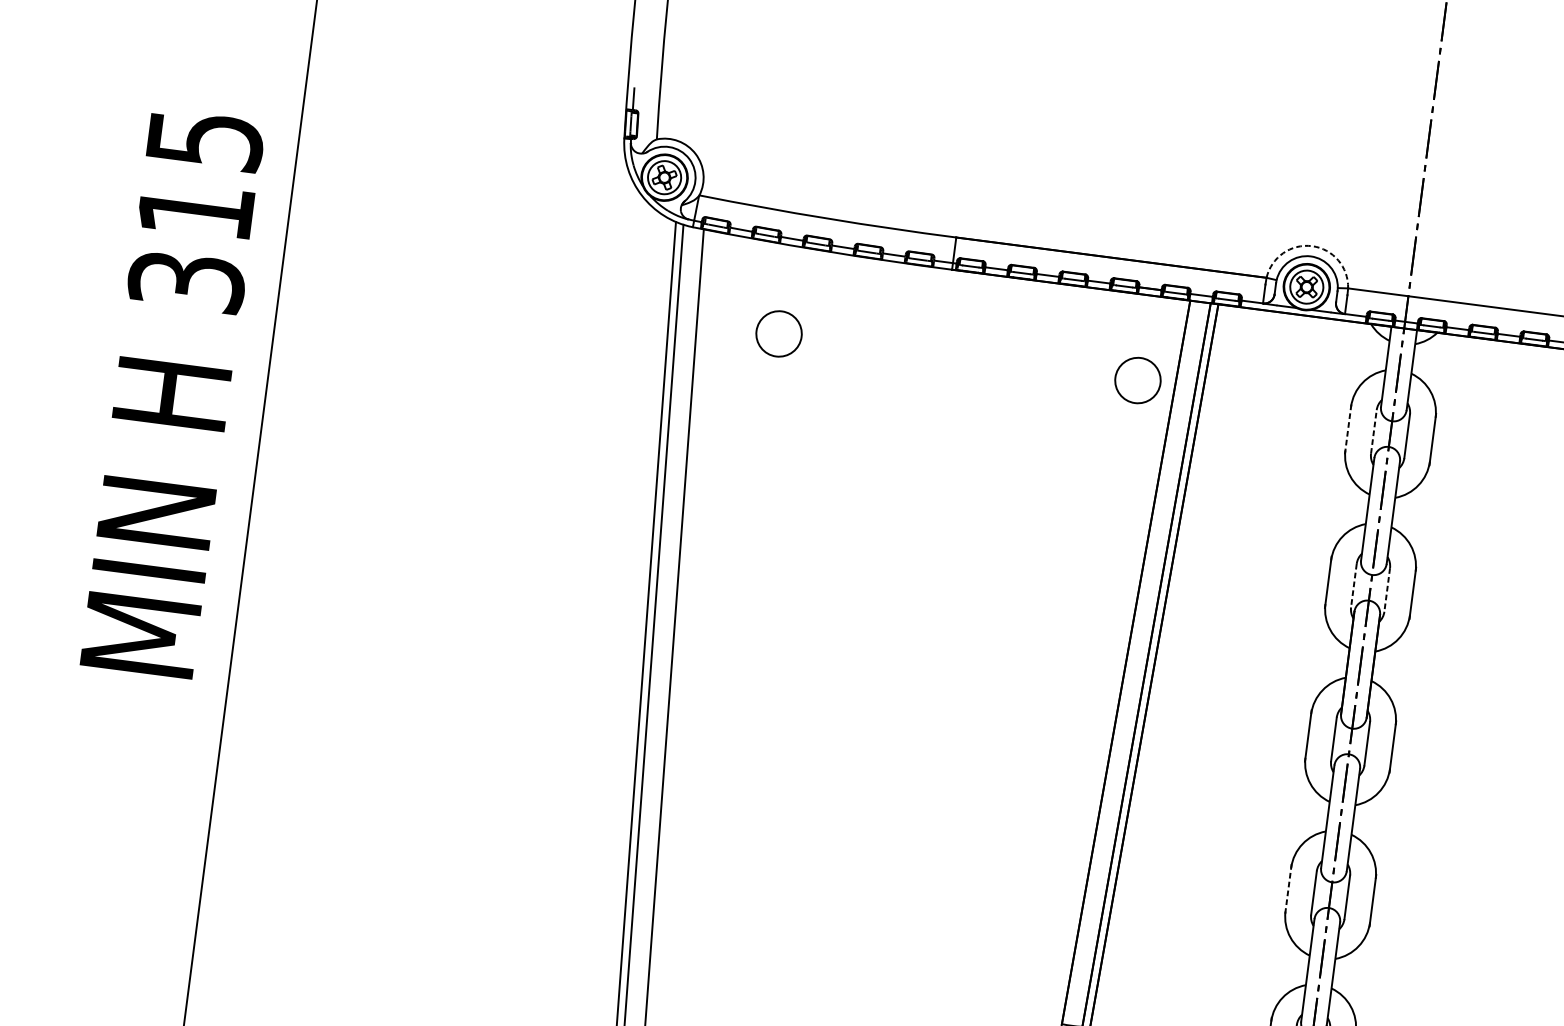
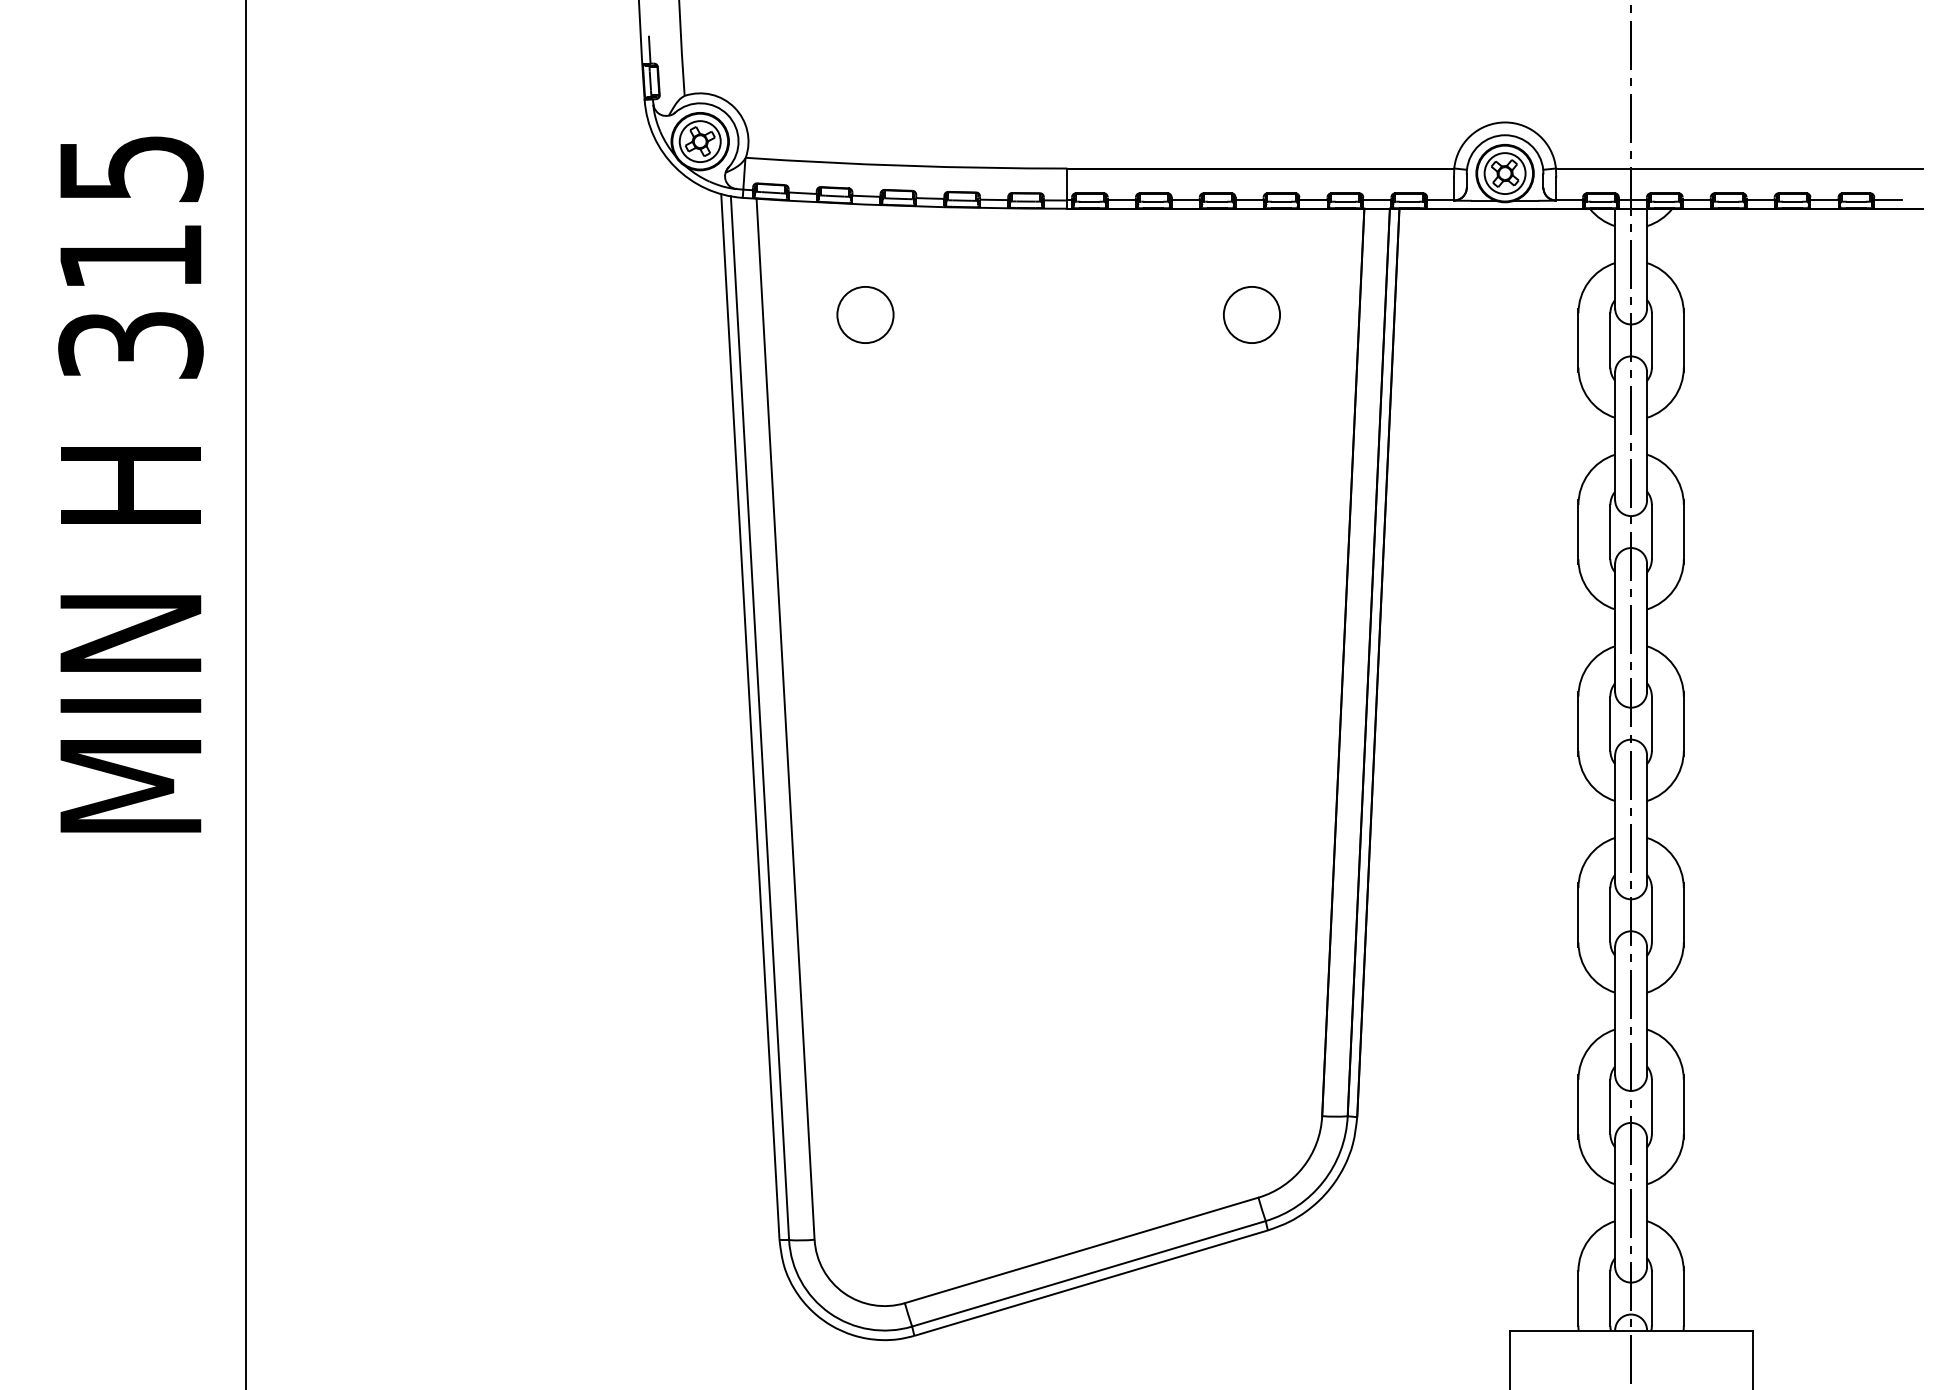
arc: (1312, 246) -> (1505, 122), dashed -> solid
circle: (1137, 380) -> (1251, 314), moved
line: (1348, 428) -> (1578, 340), dashed -> solid
line: (1374, 431) -> (1610, 339), dashed -> solid
line: (1353, 586) -> (1610, 532), dashed -> solid
line: (1386, 590) -> (1651, 532), dashed -> solid
line: (1288, 889) -> (1578, 915), dashed -> solid

